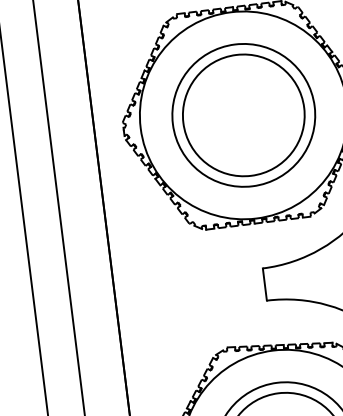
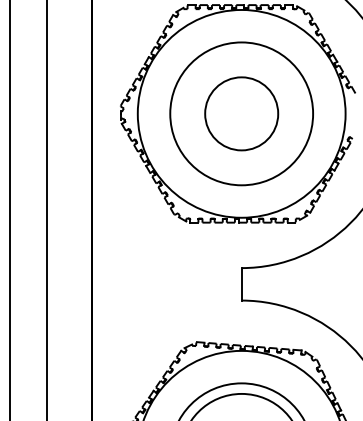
circle: (243, 115) -> (241, 113), size x0.6

